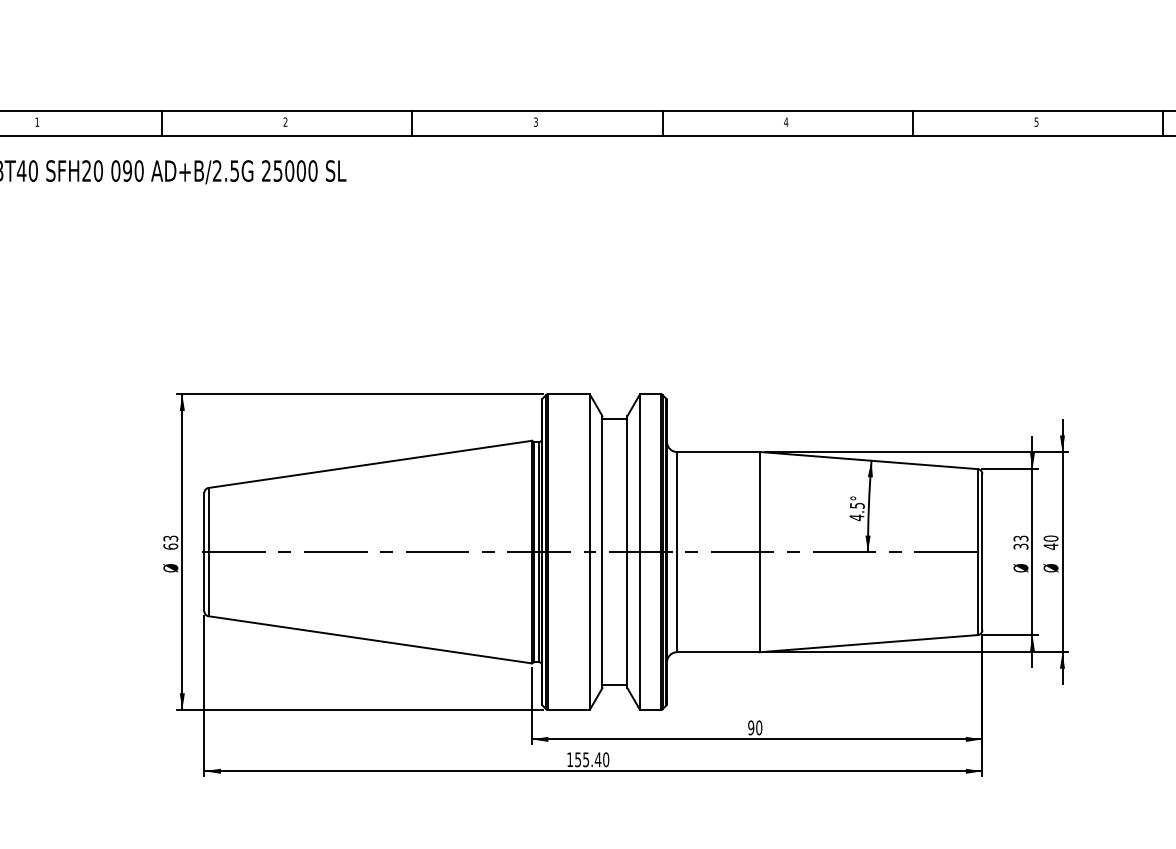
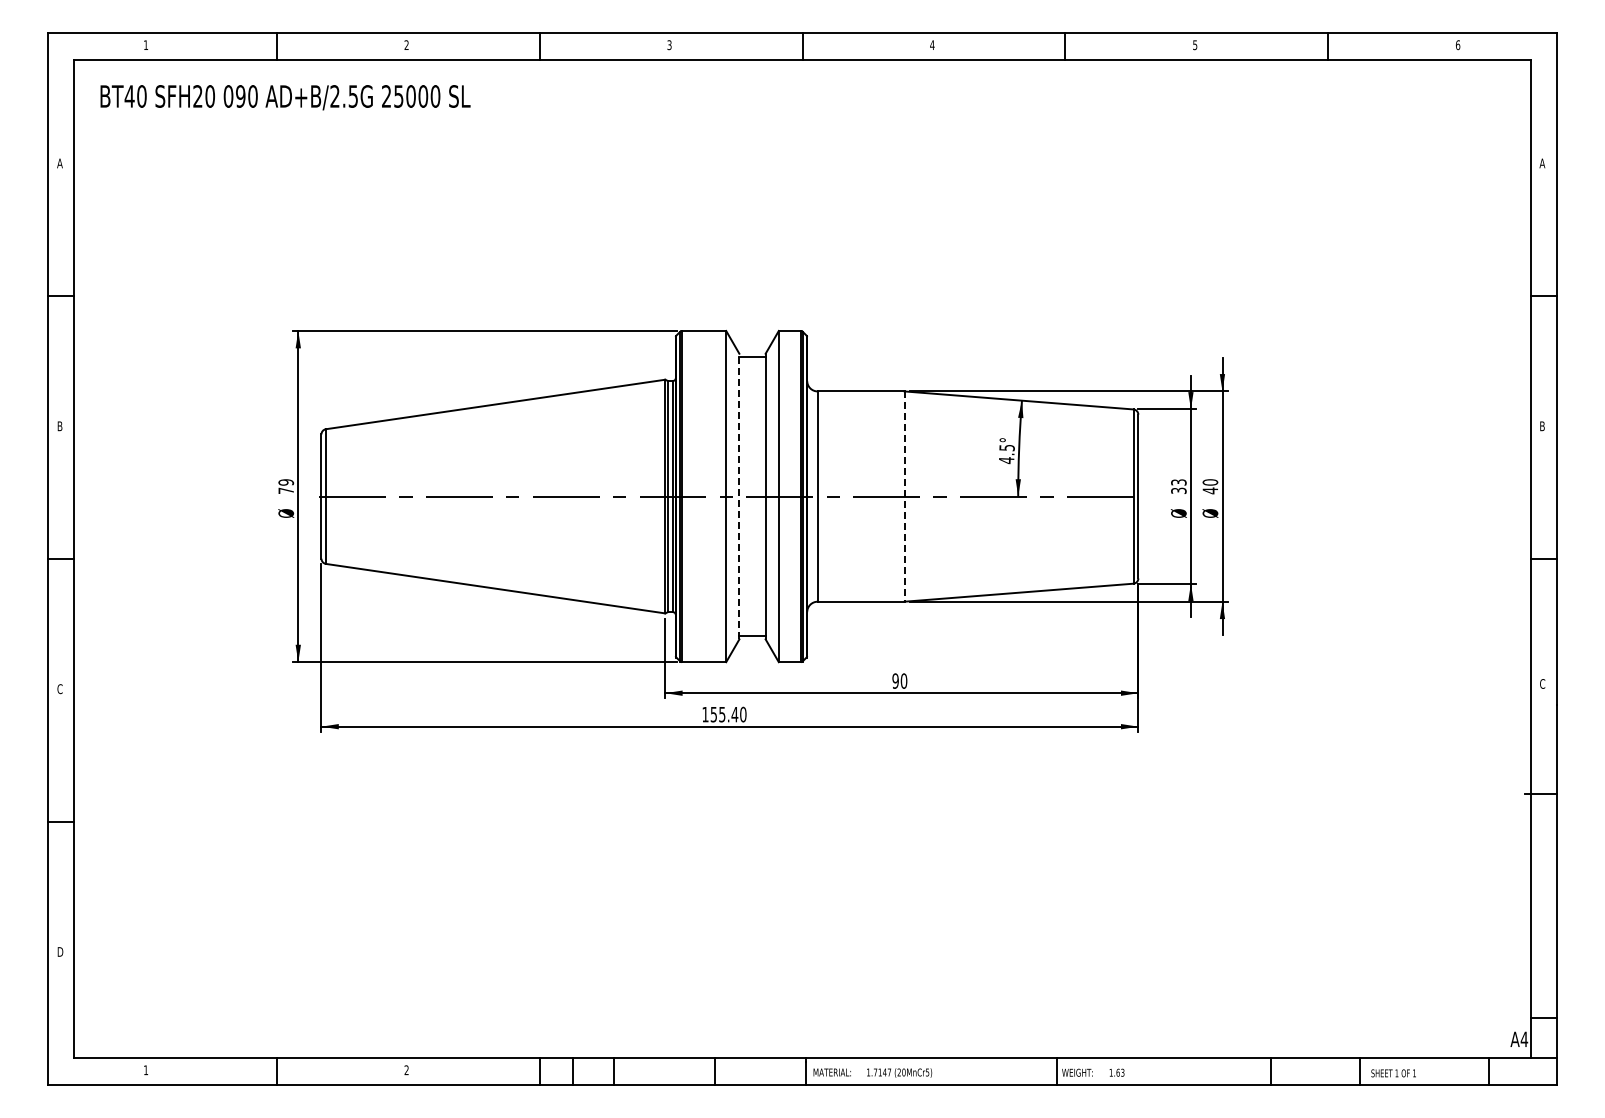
text: (171, 542) -> (286, 486), 63 -> 79
line: (602, 552) -> (739, 496), solid -> dashed
line: (759, 552) -> (904, 497), solid -> dashed

